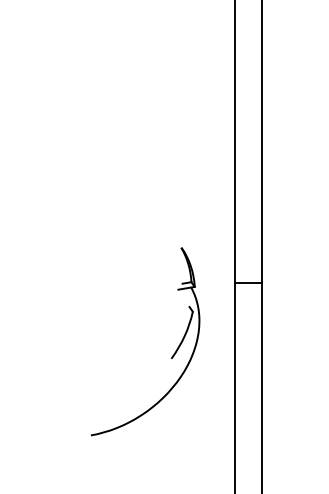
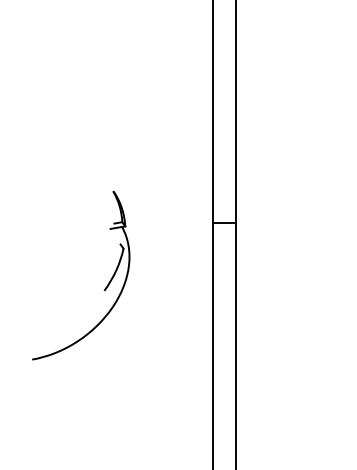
part: (171, 356) -> (104, 288), moved

